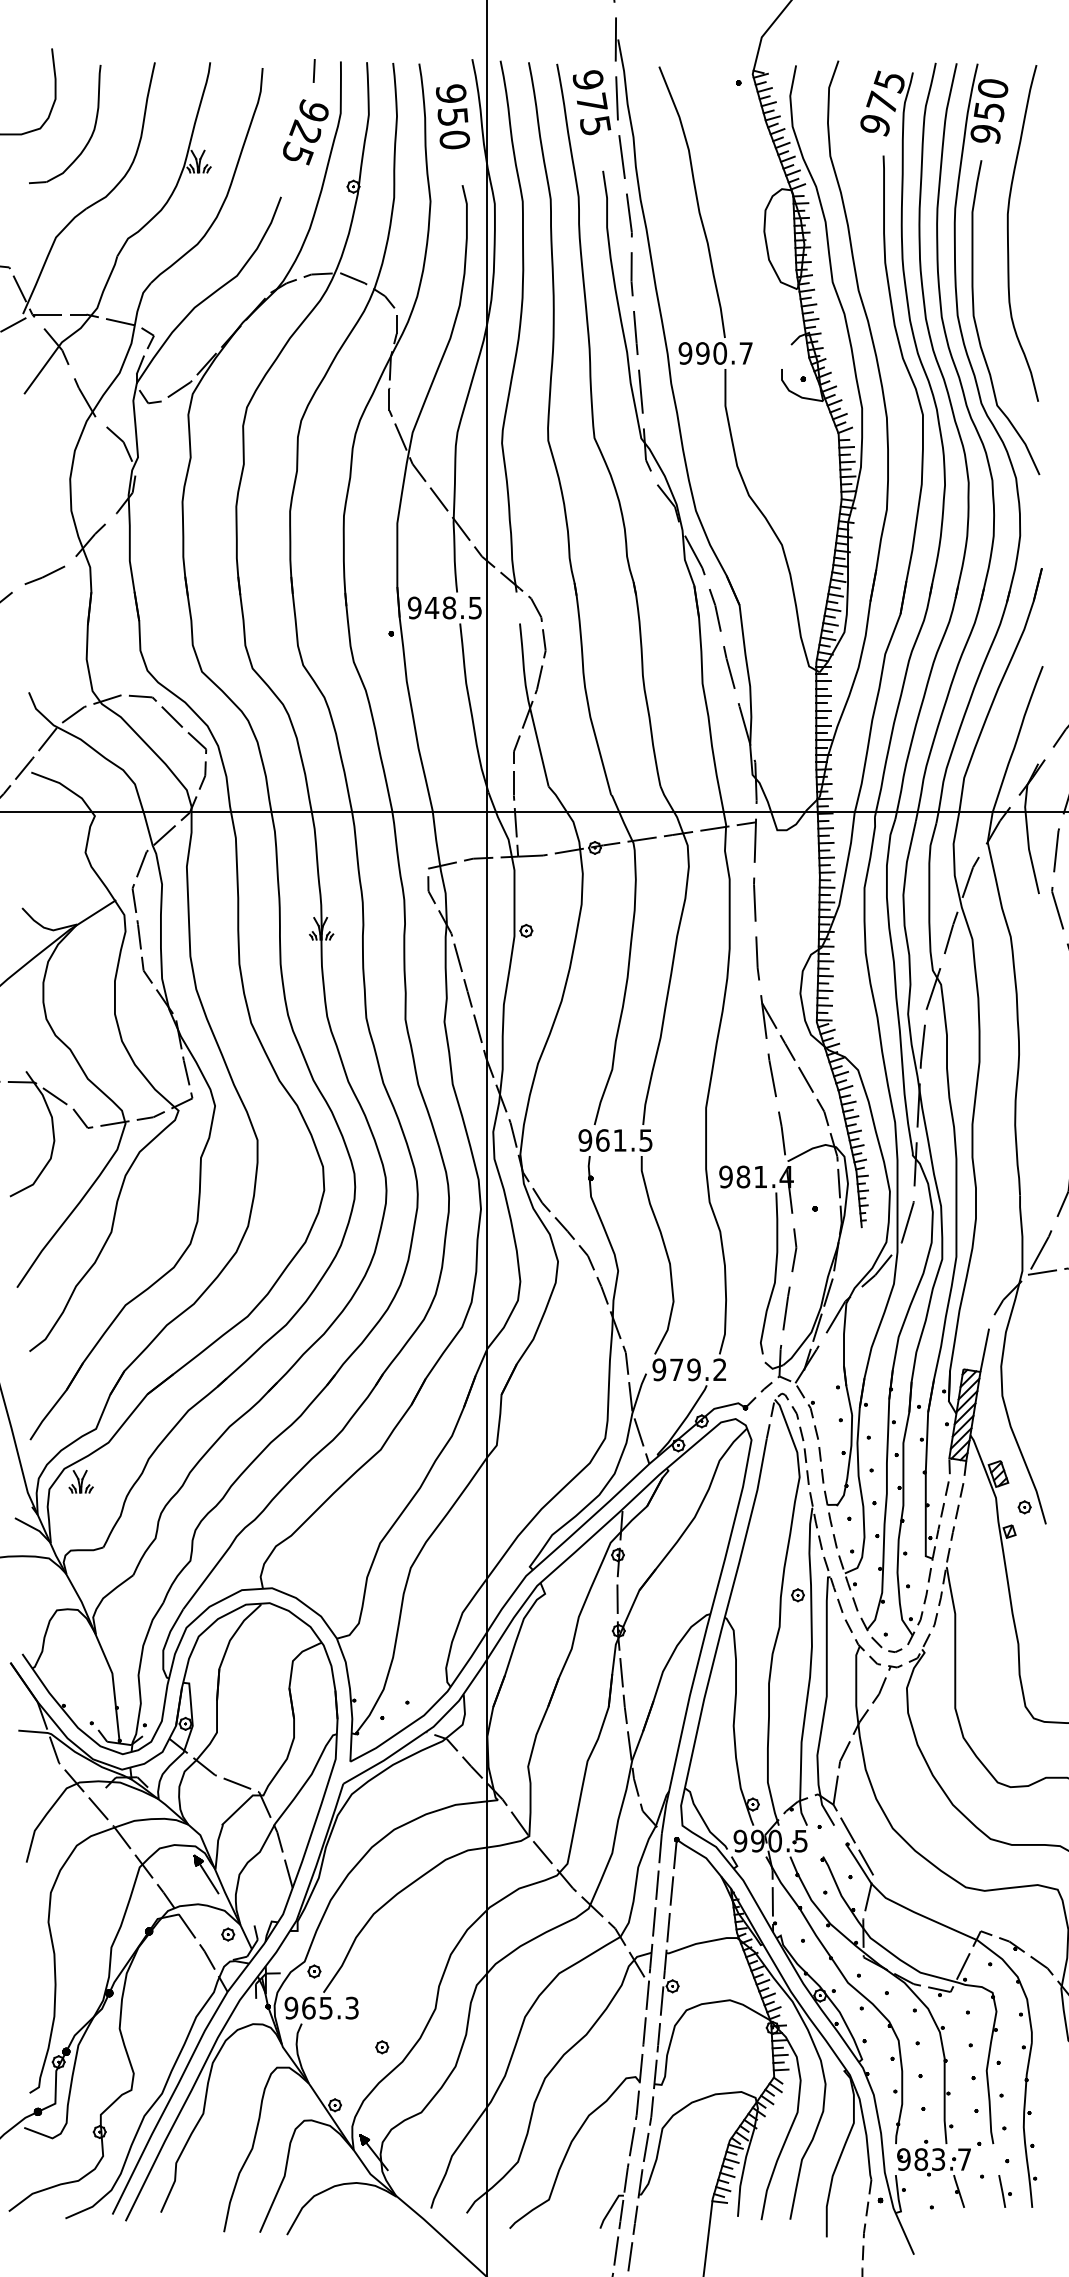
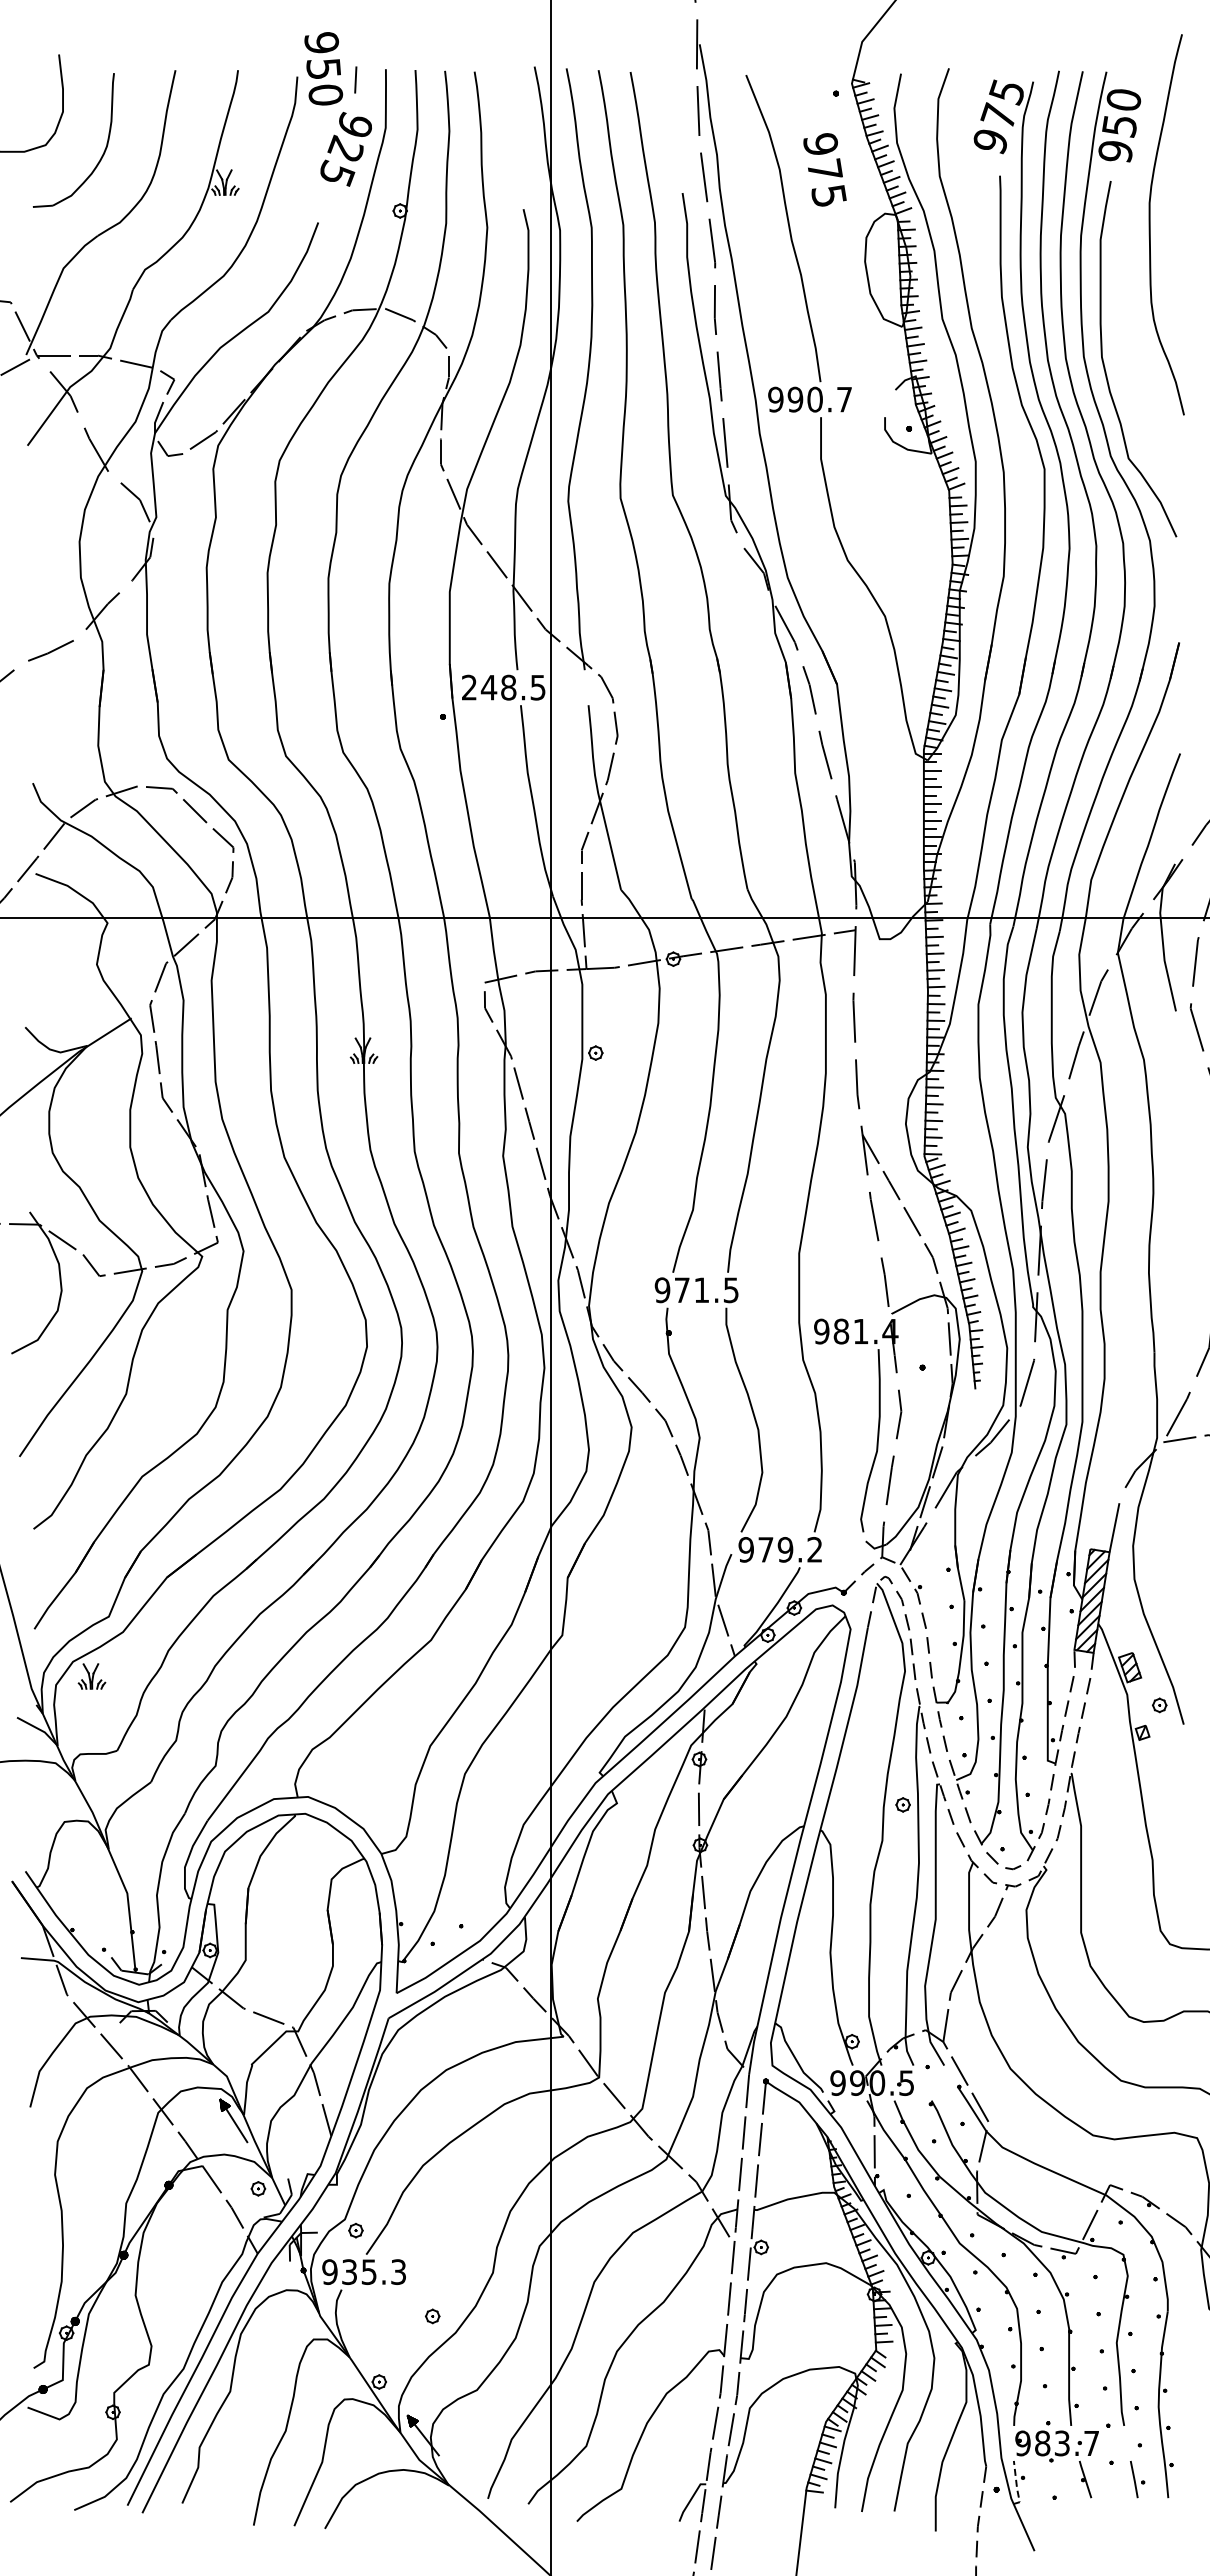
text: (591, 102) -> (824, 169), moved
text: (452, 116) -> (323, 68), moved
curve: (1008, 233) -> (1150, 224), moved
text: (414, 607) -> (469, 687), 948.5 -> 248.5
text: (602, 1140) -> (682, 1290), 961.5 -> 971.5
text: (308, 2007) -> (349, 2271), 965.3 -> 935.3
line: (898, 2196) -> (1016, 2485), solid -> dashed

